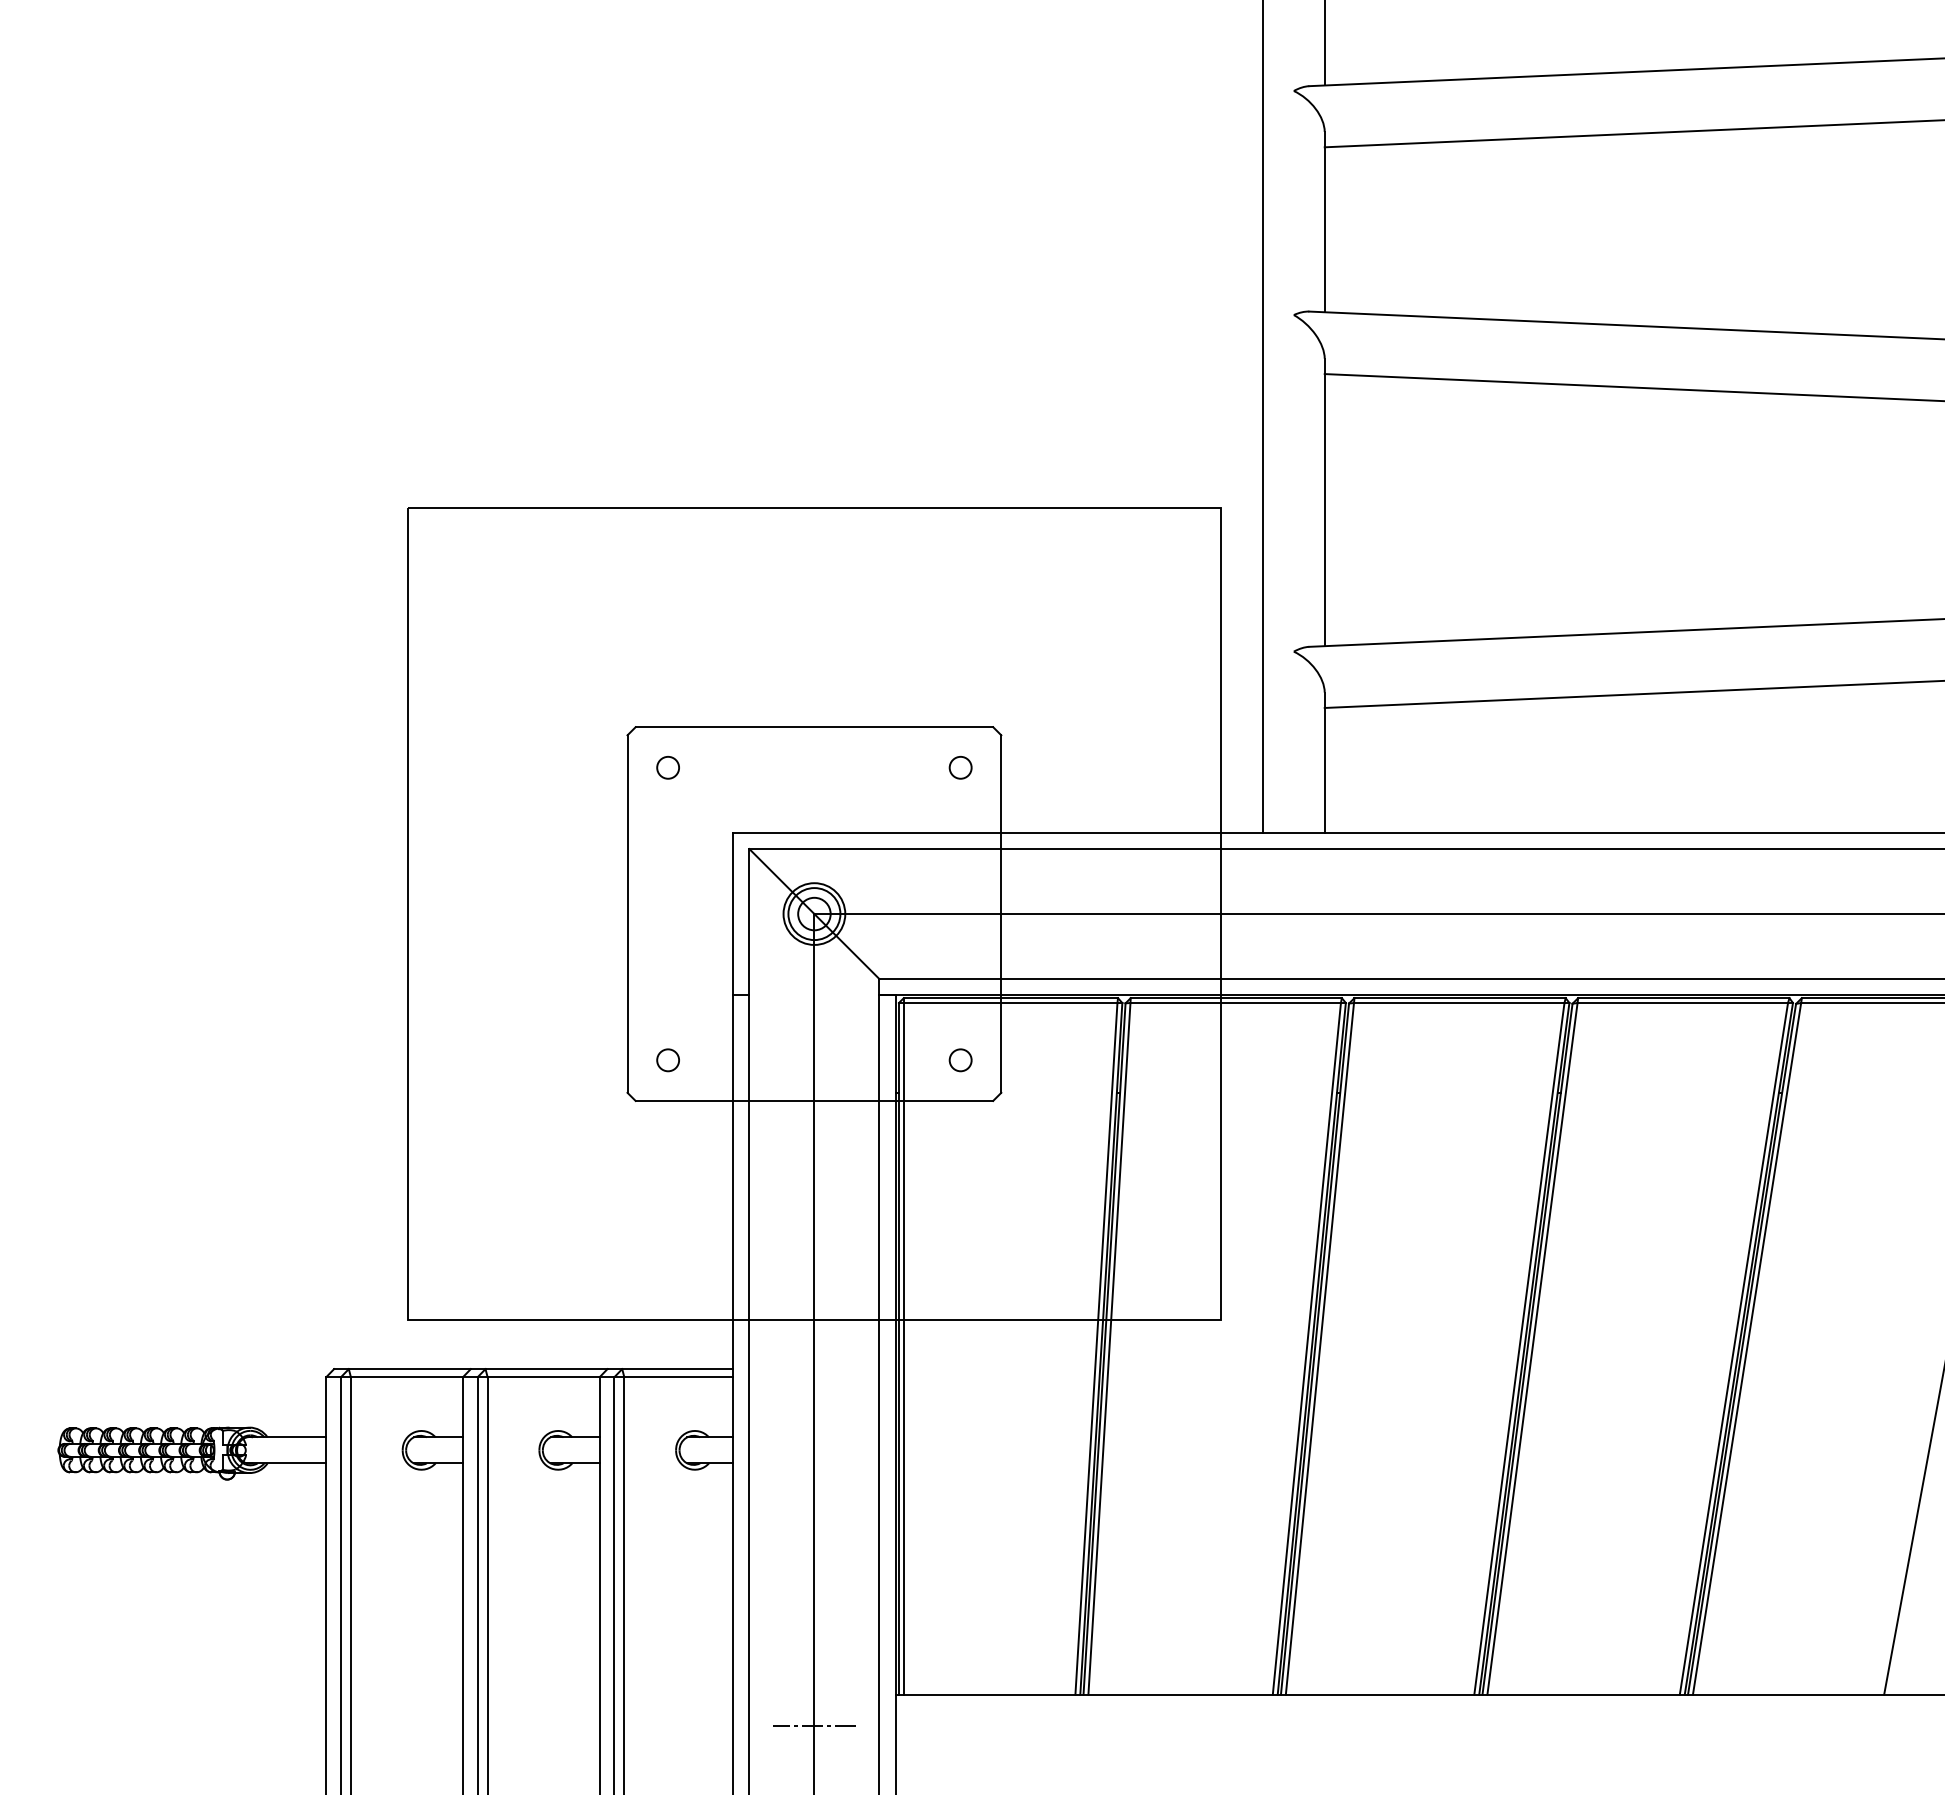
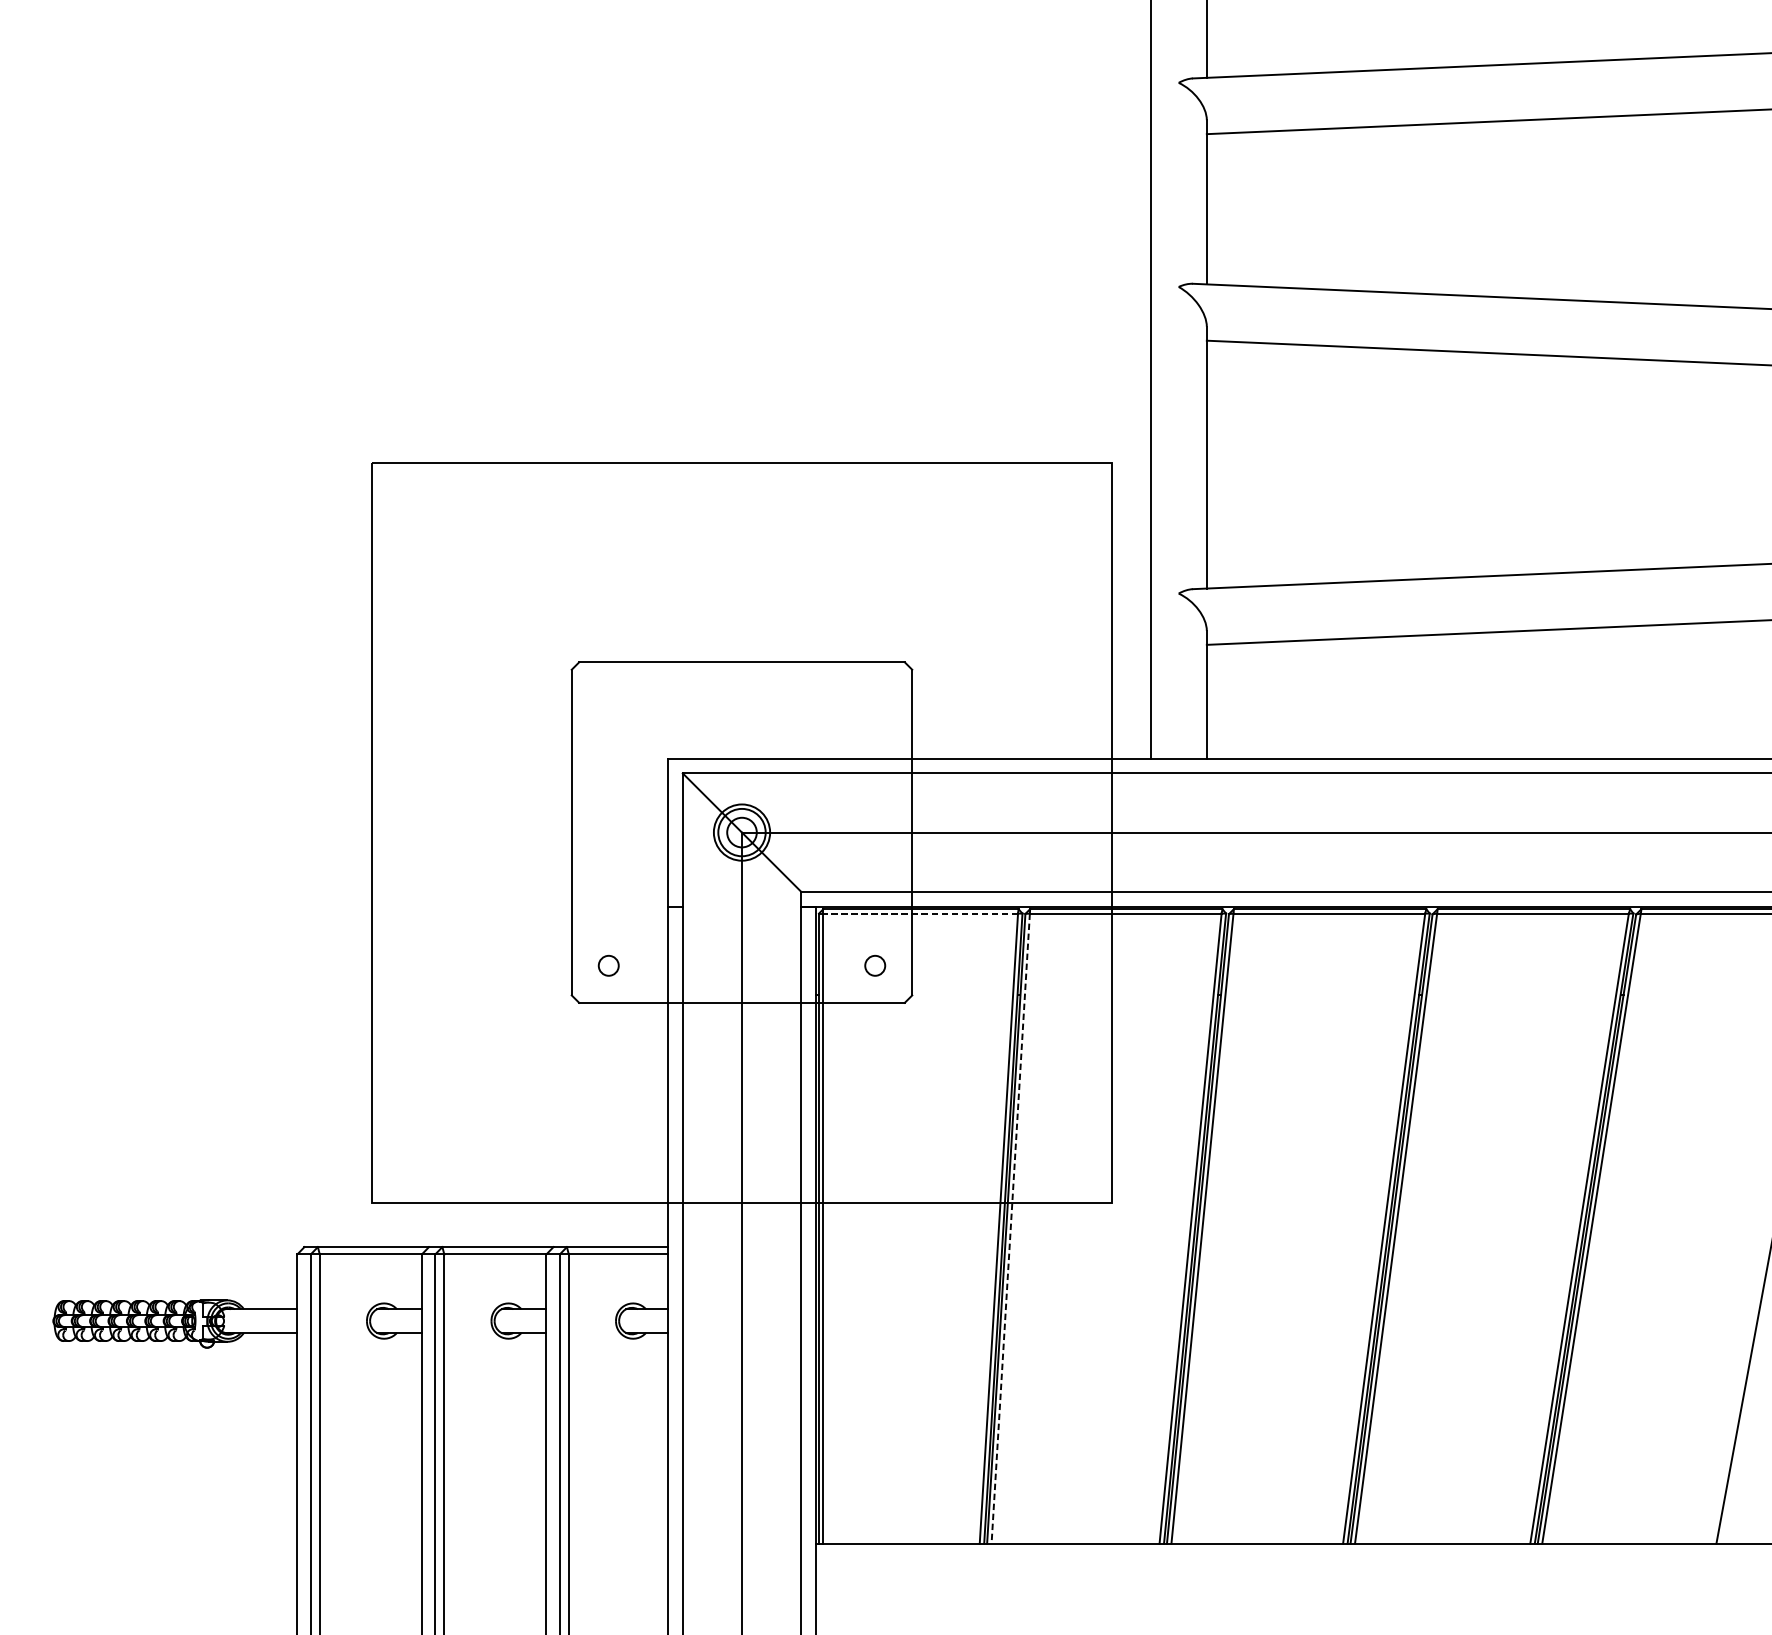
circle: (667, 767) -> (608, 699), removed
circle: (960, 767) -> (875, 699), removed
line: (1010, 1003) -> (920, 914), solid -> dashed
line: (1109, 1349) -> (1010, 1229), solid -> dashed
line: (814, 1725) -> (742, 1571), removed

